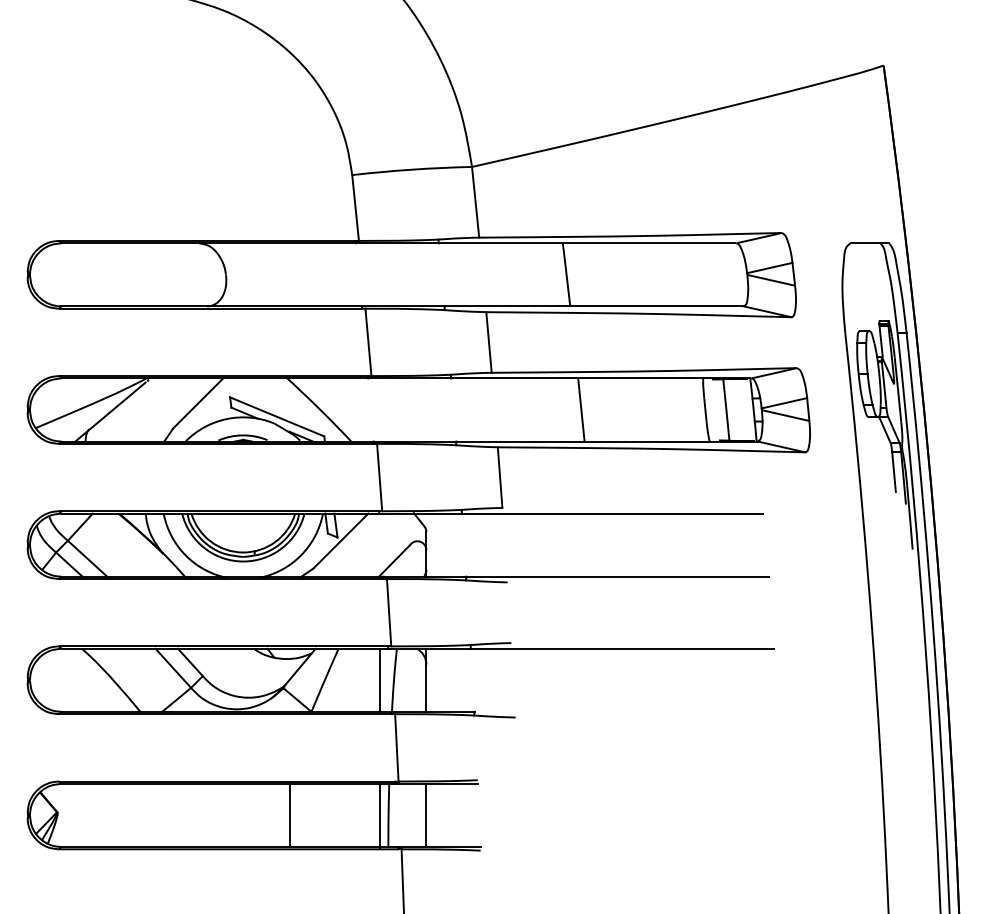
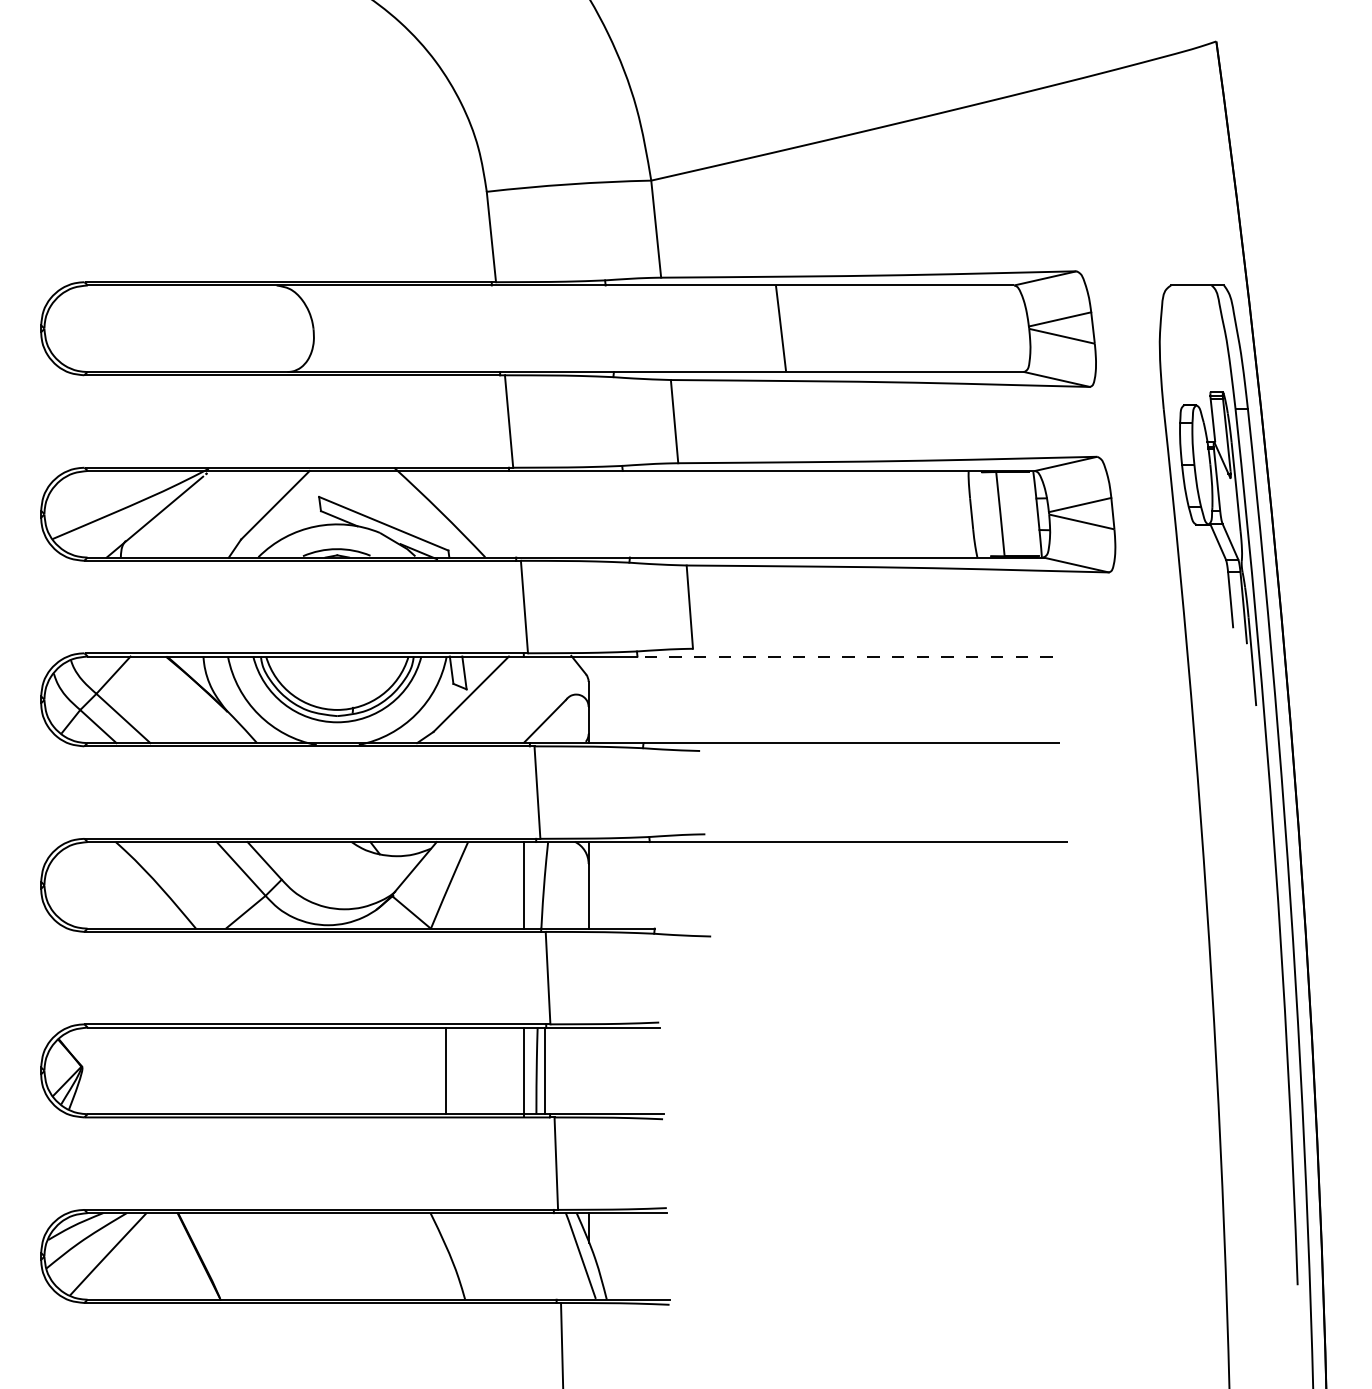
line: (580, 409) -> (800, 513), removed
line: (612, 513) -> (844, 656), solid -> dashed
line: (290, 815) -> (446, 1070), moved
line: (426, 815) -> (544, 1070), moved

